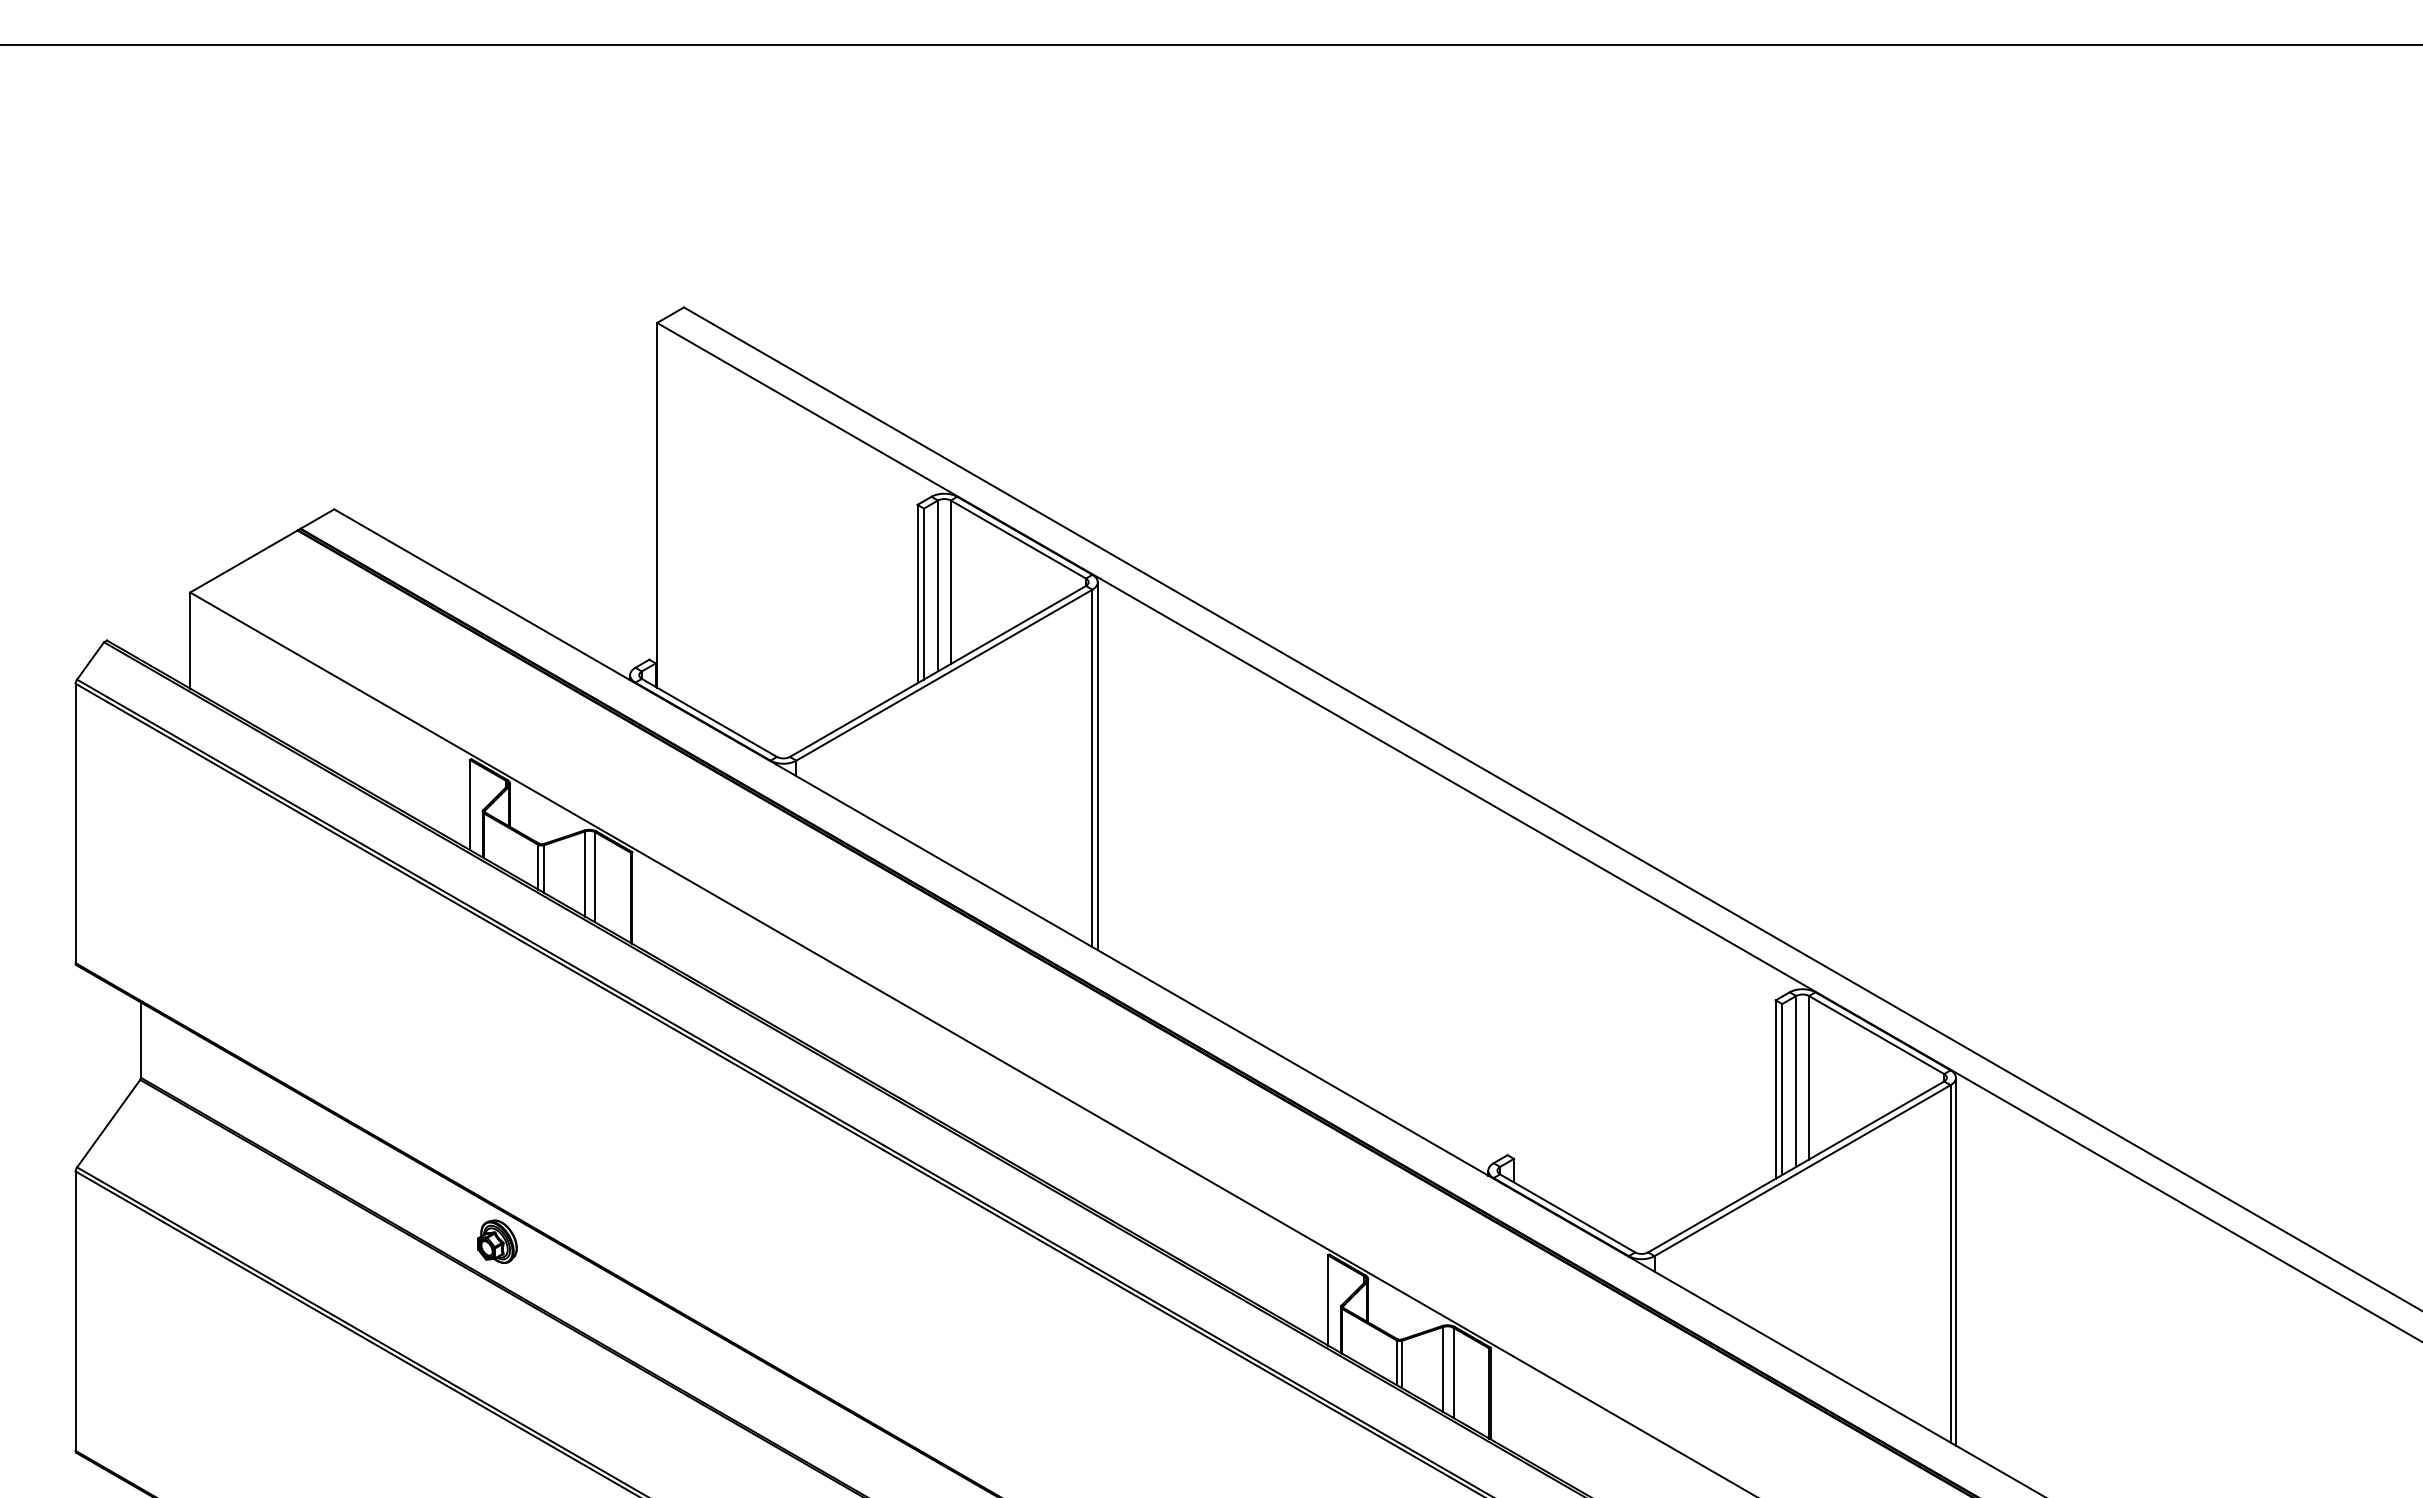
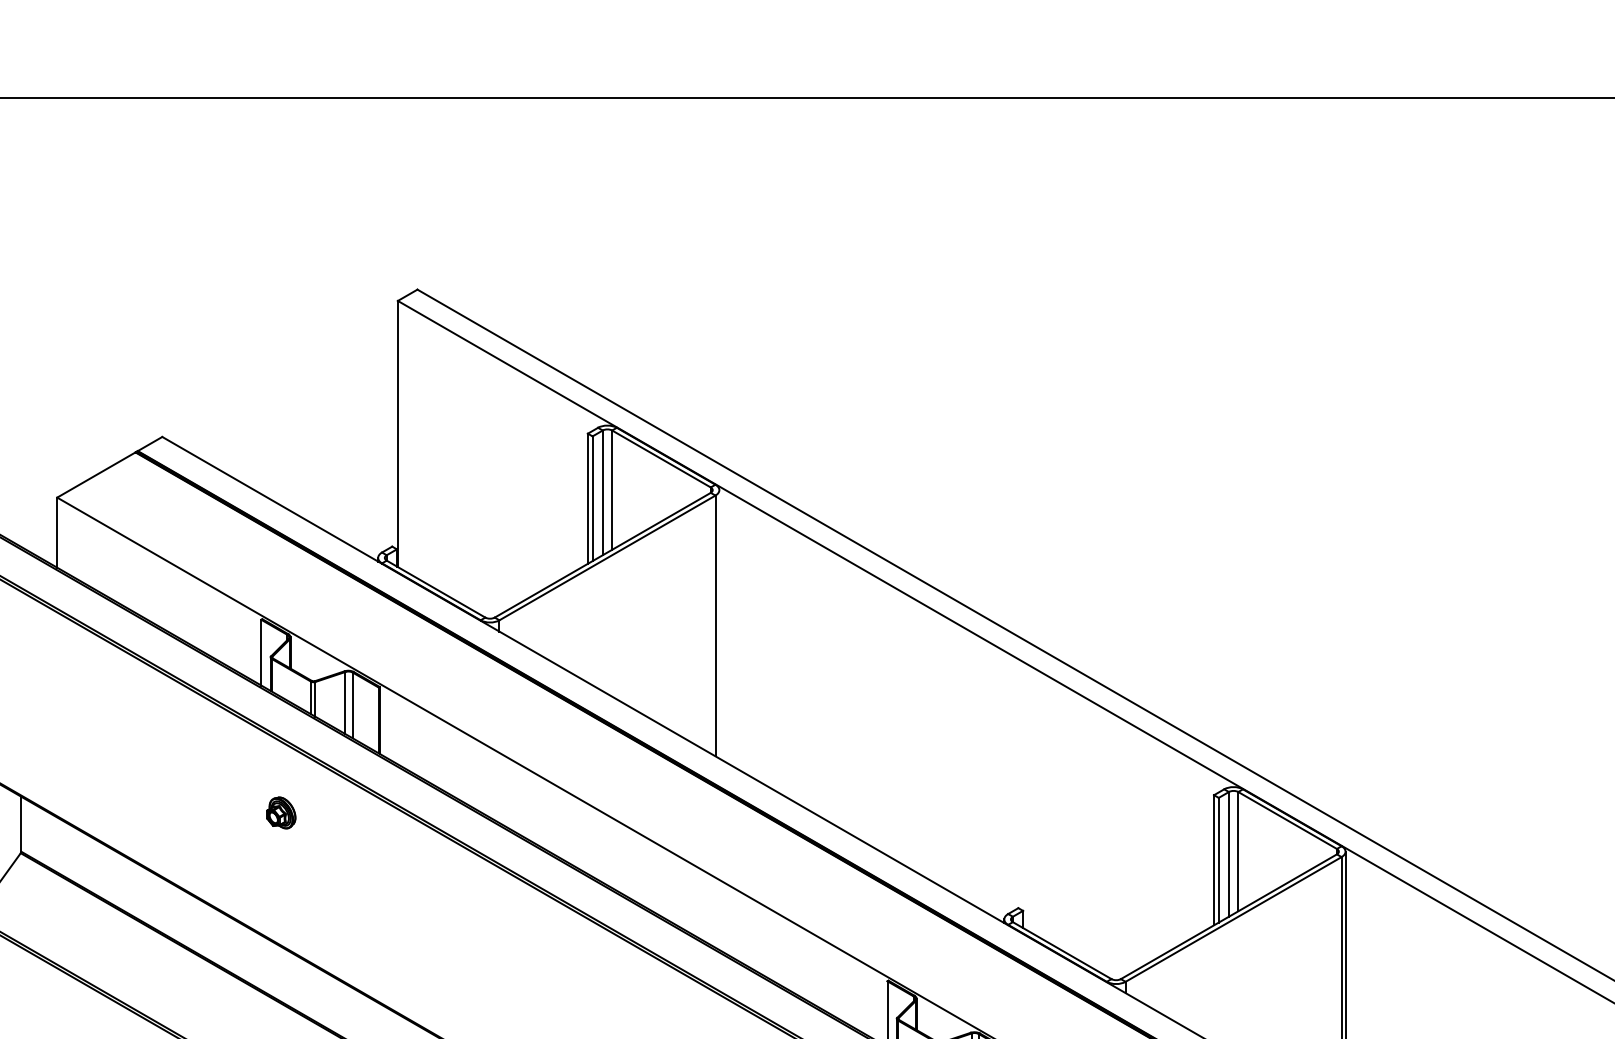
line: (1097, 766) -> (719, 624), removed
part: (497, 1241) -> (281, 812), moved

